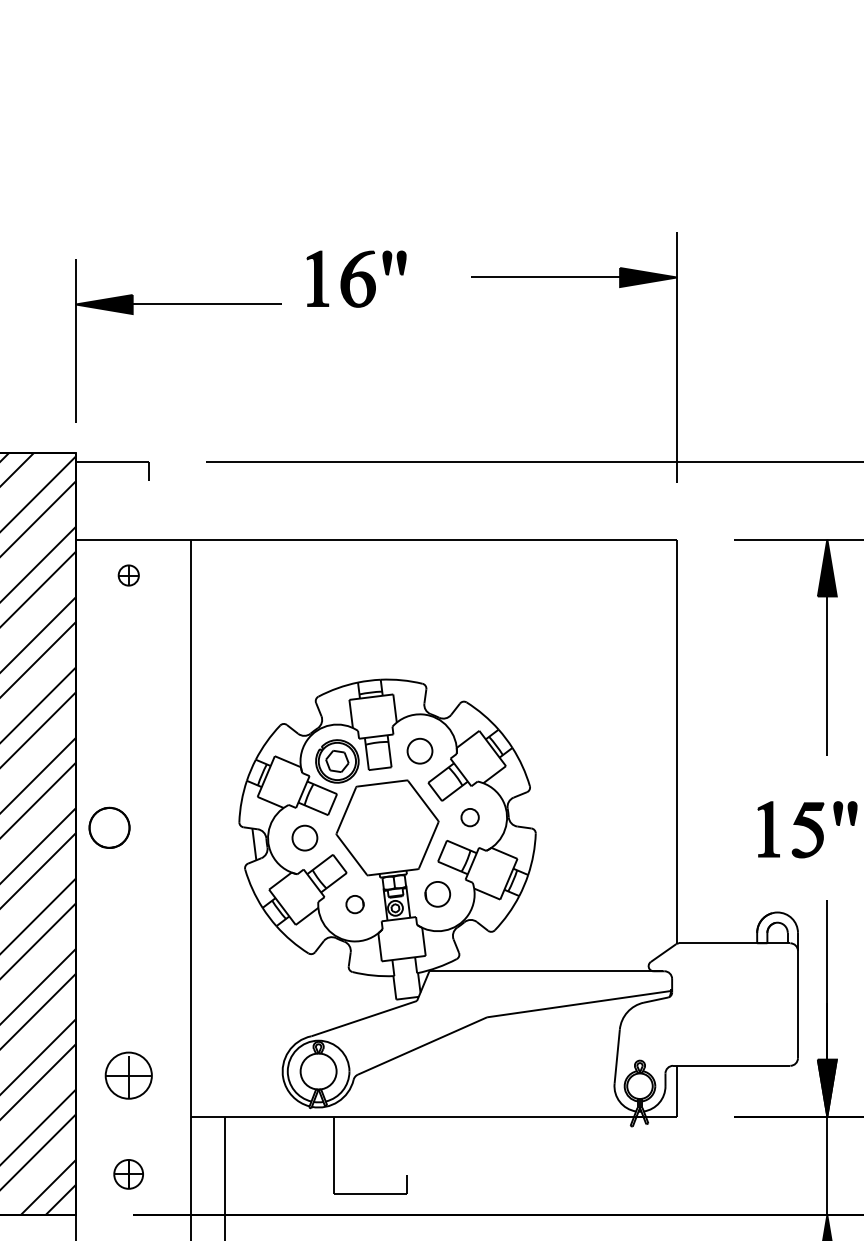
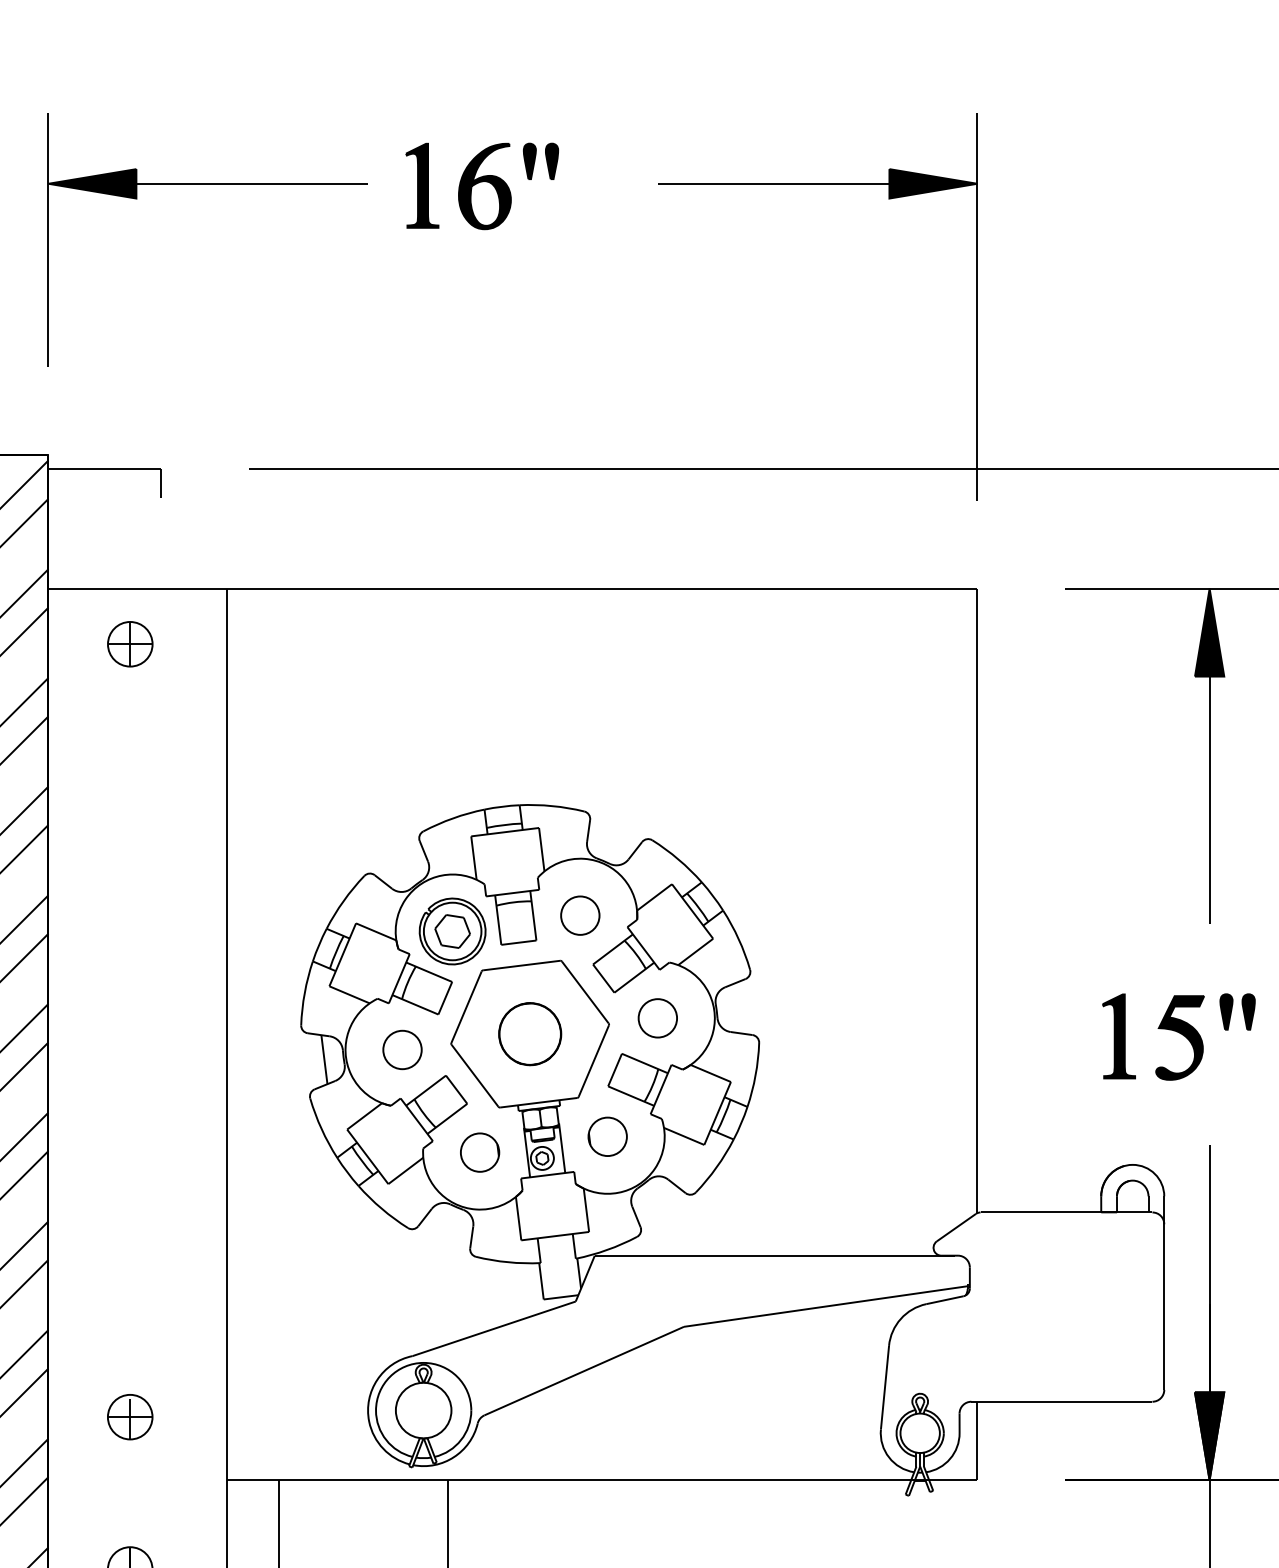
part: (178, 304) -> (207, 183), moved
part: (128, 575) -> (129, 644), size x1.43
part: (469, 817) -> (656, 1018), size x1.43
part: (109, 827) -> (530, 1033), moved
part: (354, 904) -> (479, 1152), size x1.43
part: (128, 1075) -> (129, 1416), size x0.62

